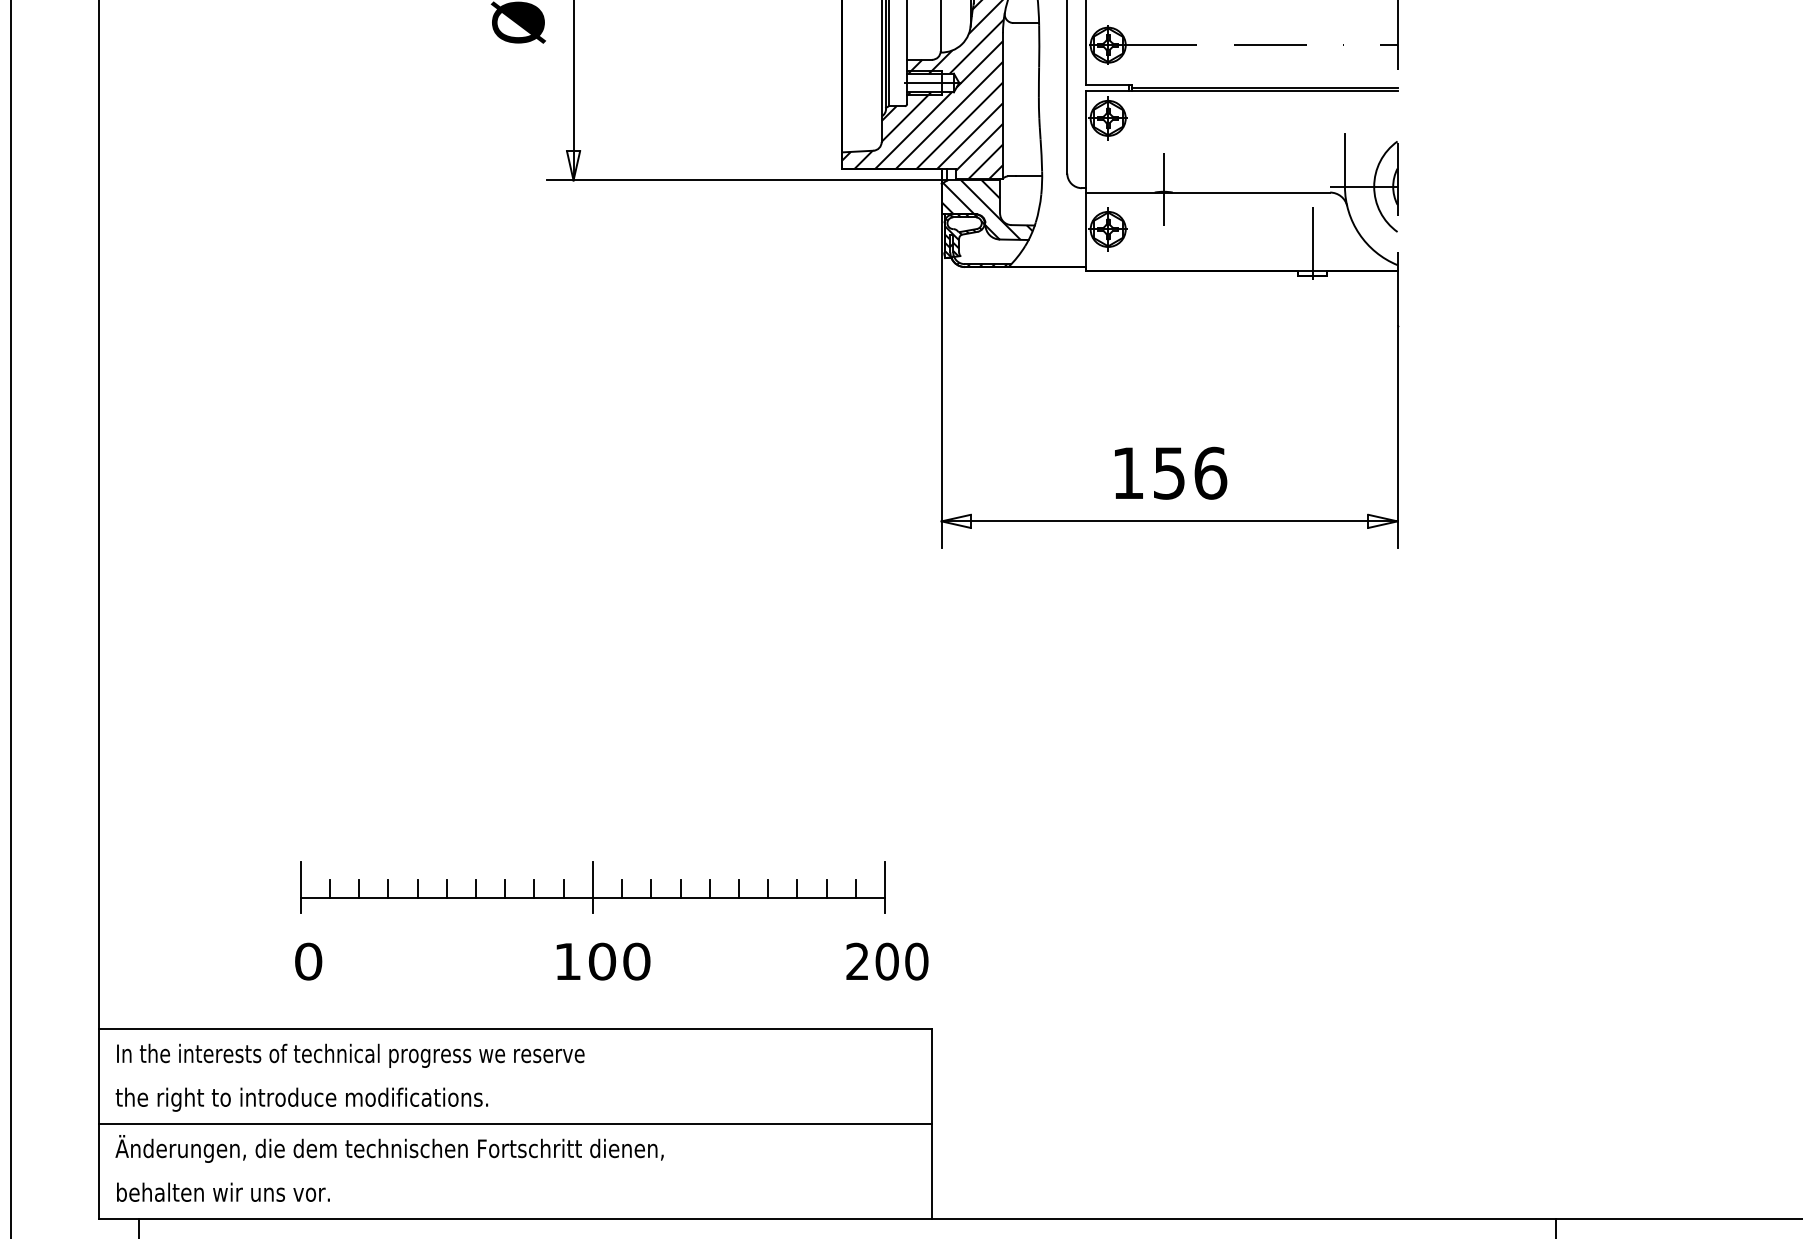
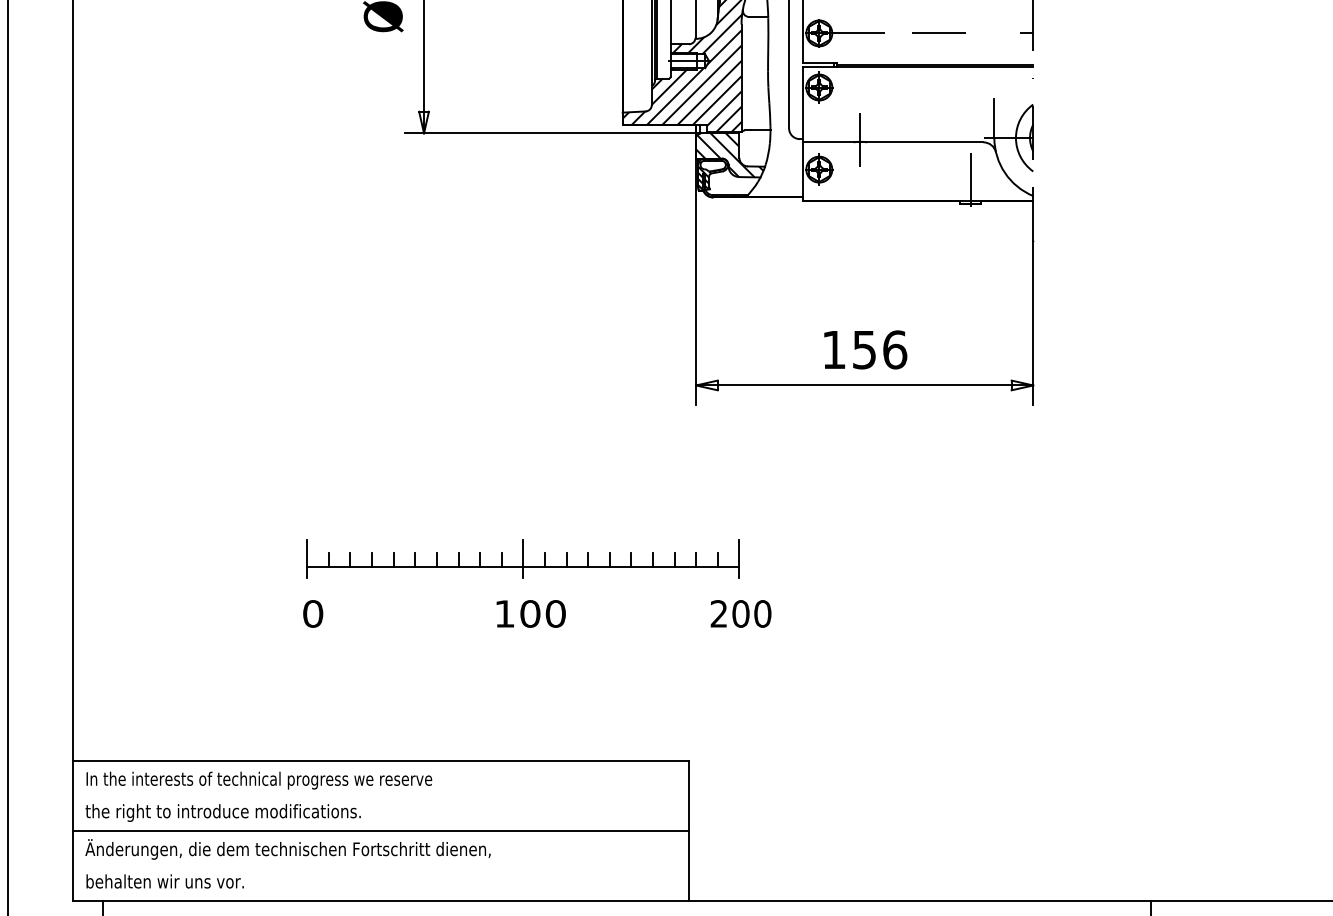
part: (593, 913) -> (523, 578), moved

